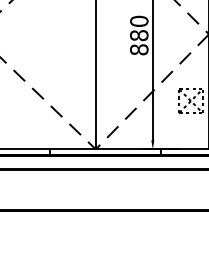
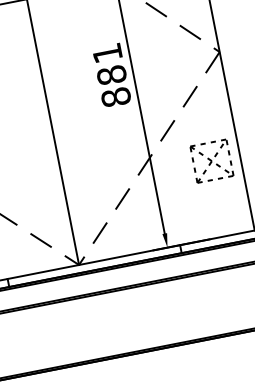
text: (139, 20) -> (107, 51), 880 -> 881

